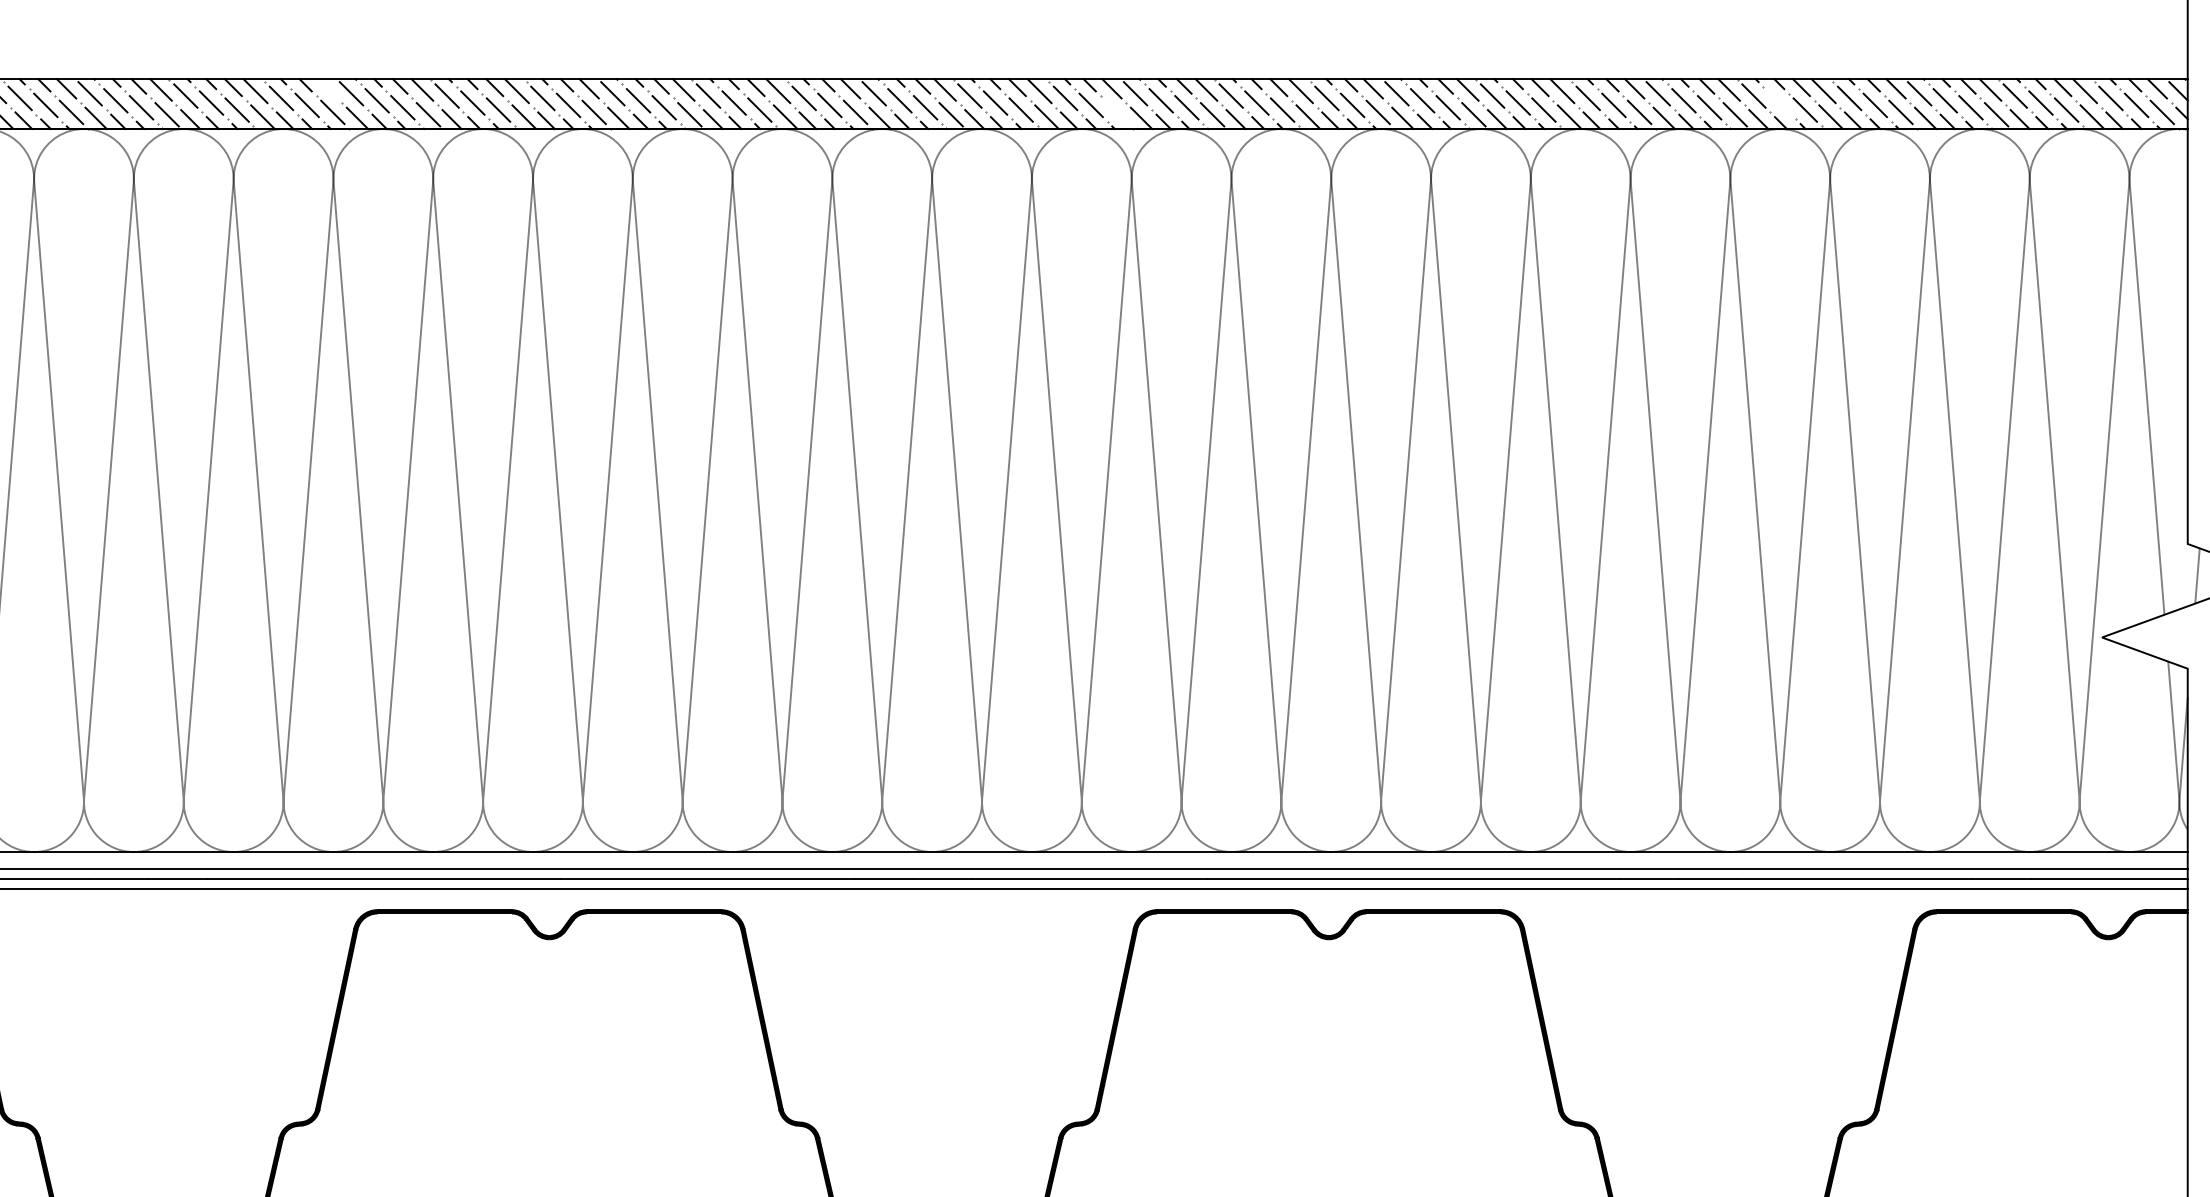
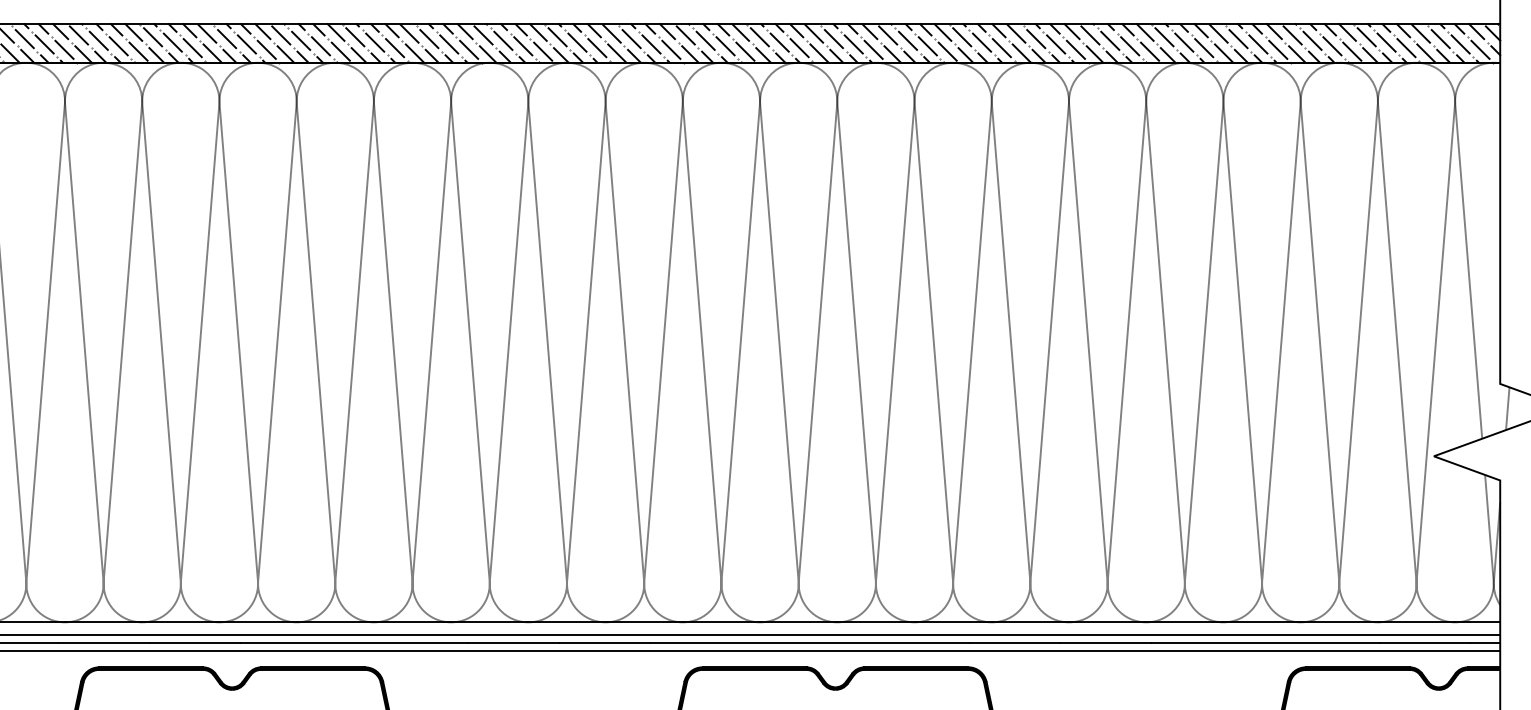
line: (327, 88) -> (60, 31), added
line: (1779, 102) -> (1184, 42), added
line: (1116, 112) -> (671, 49), added

